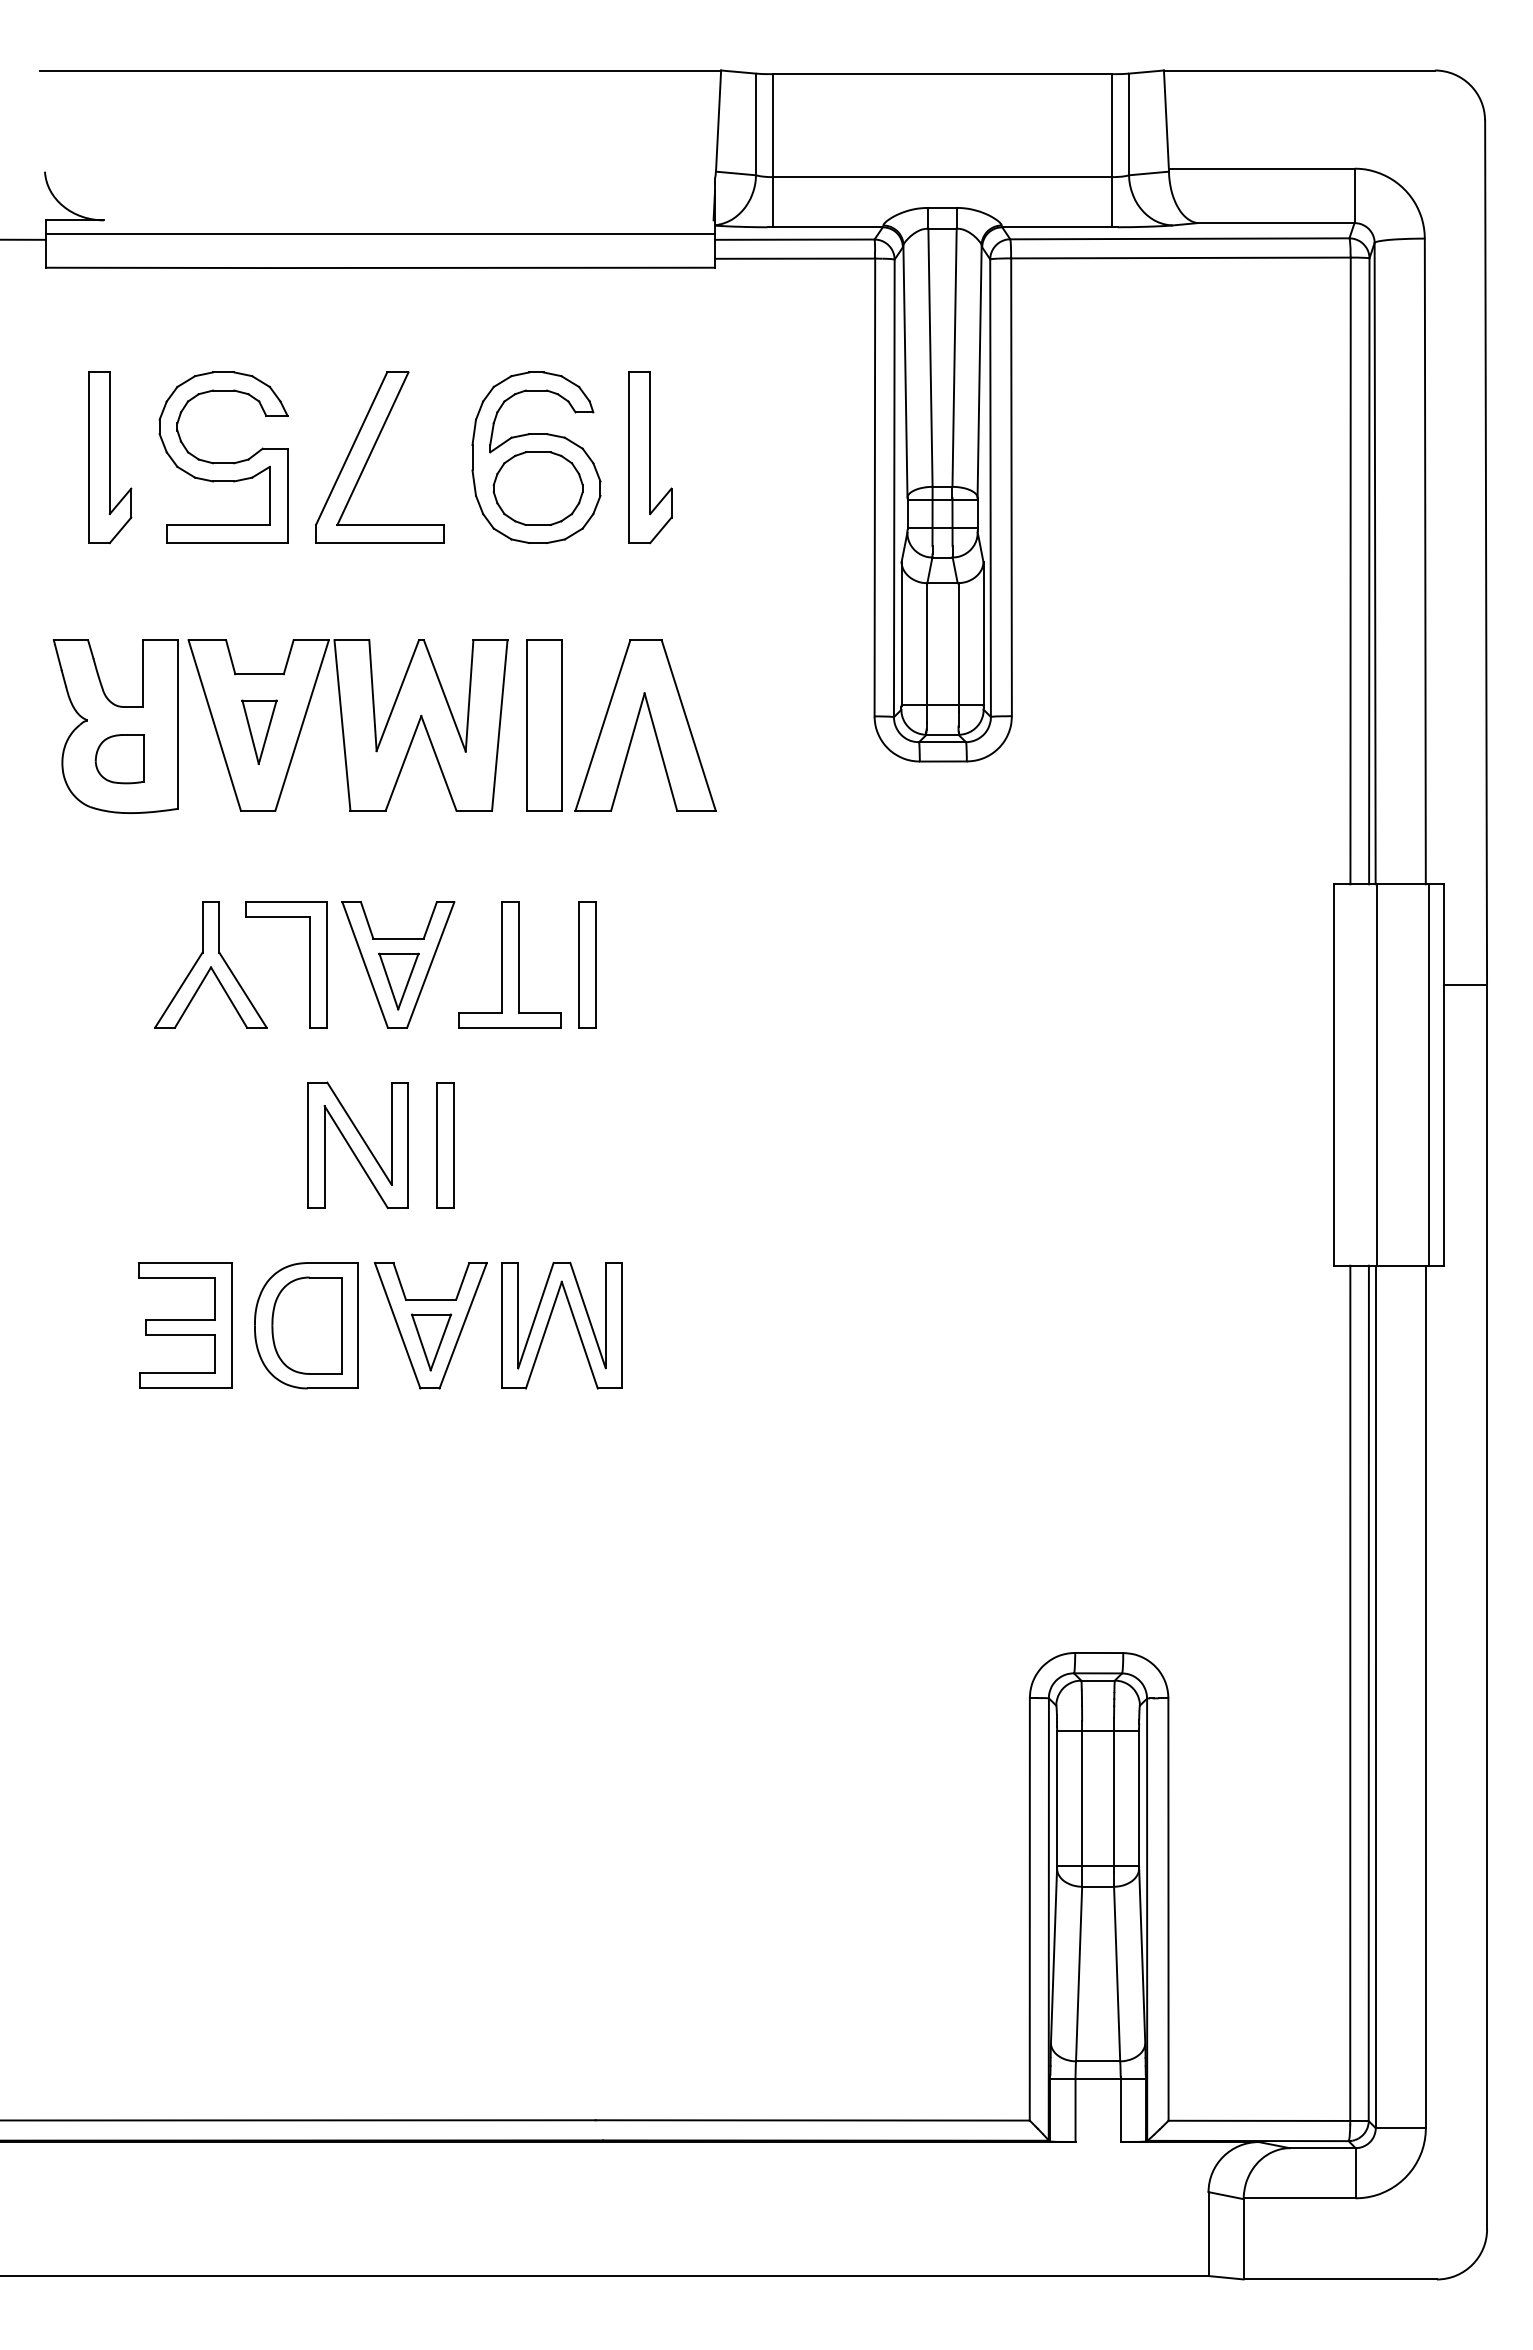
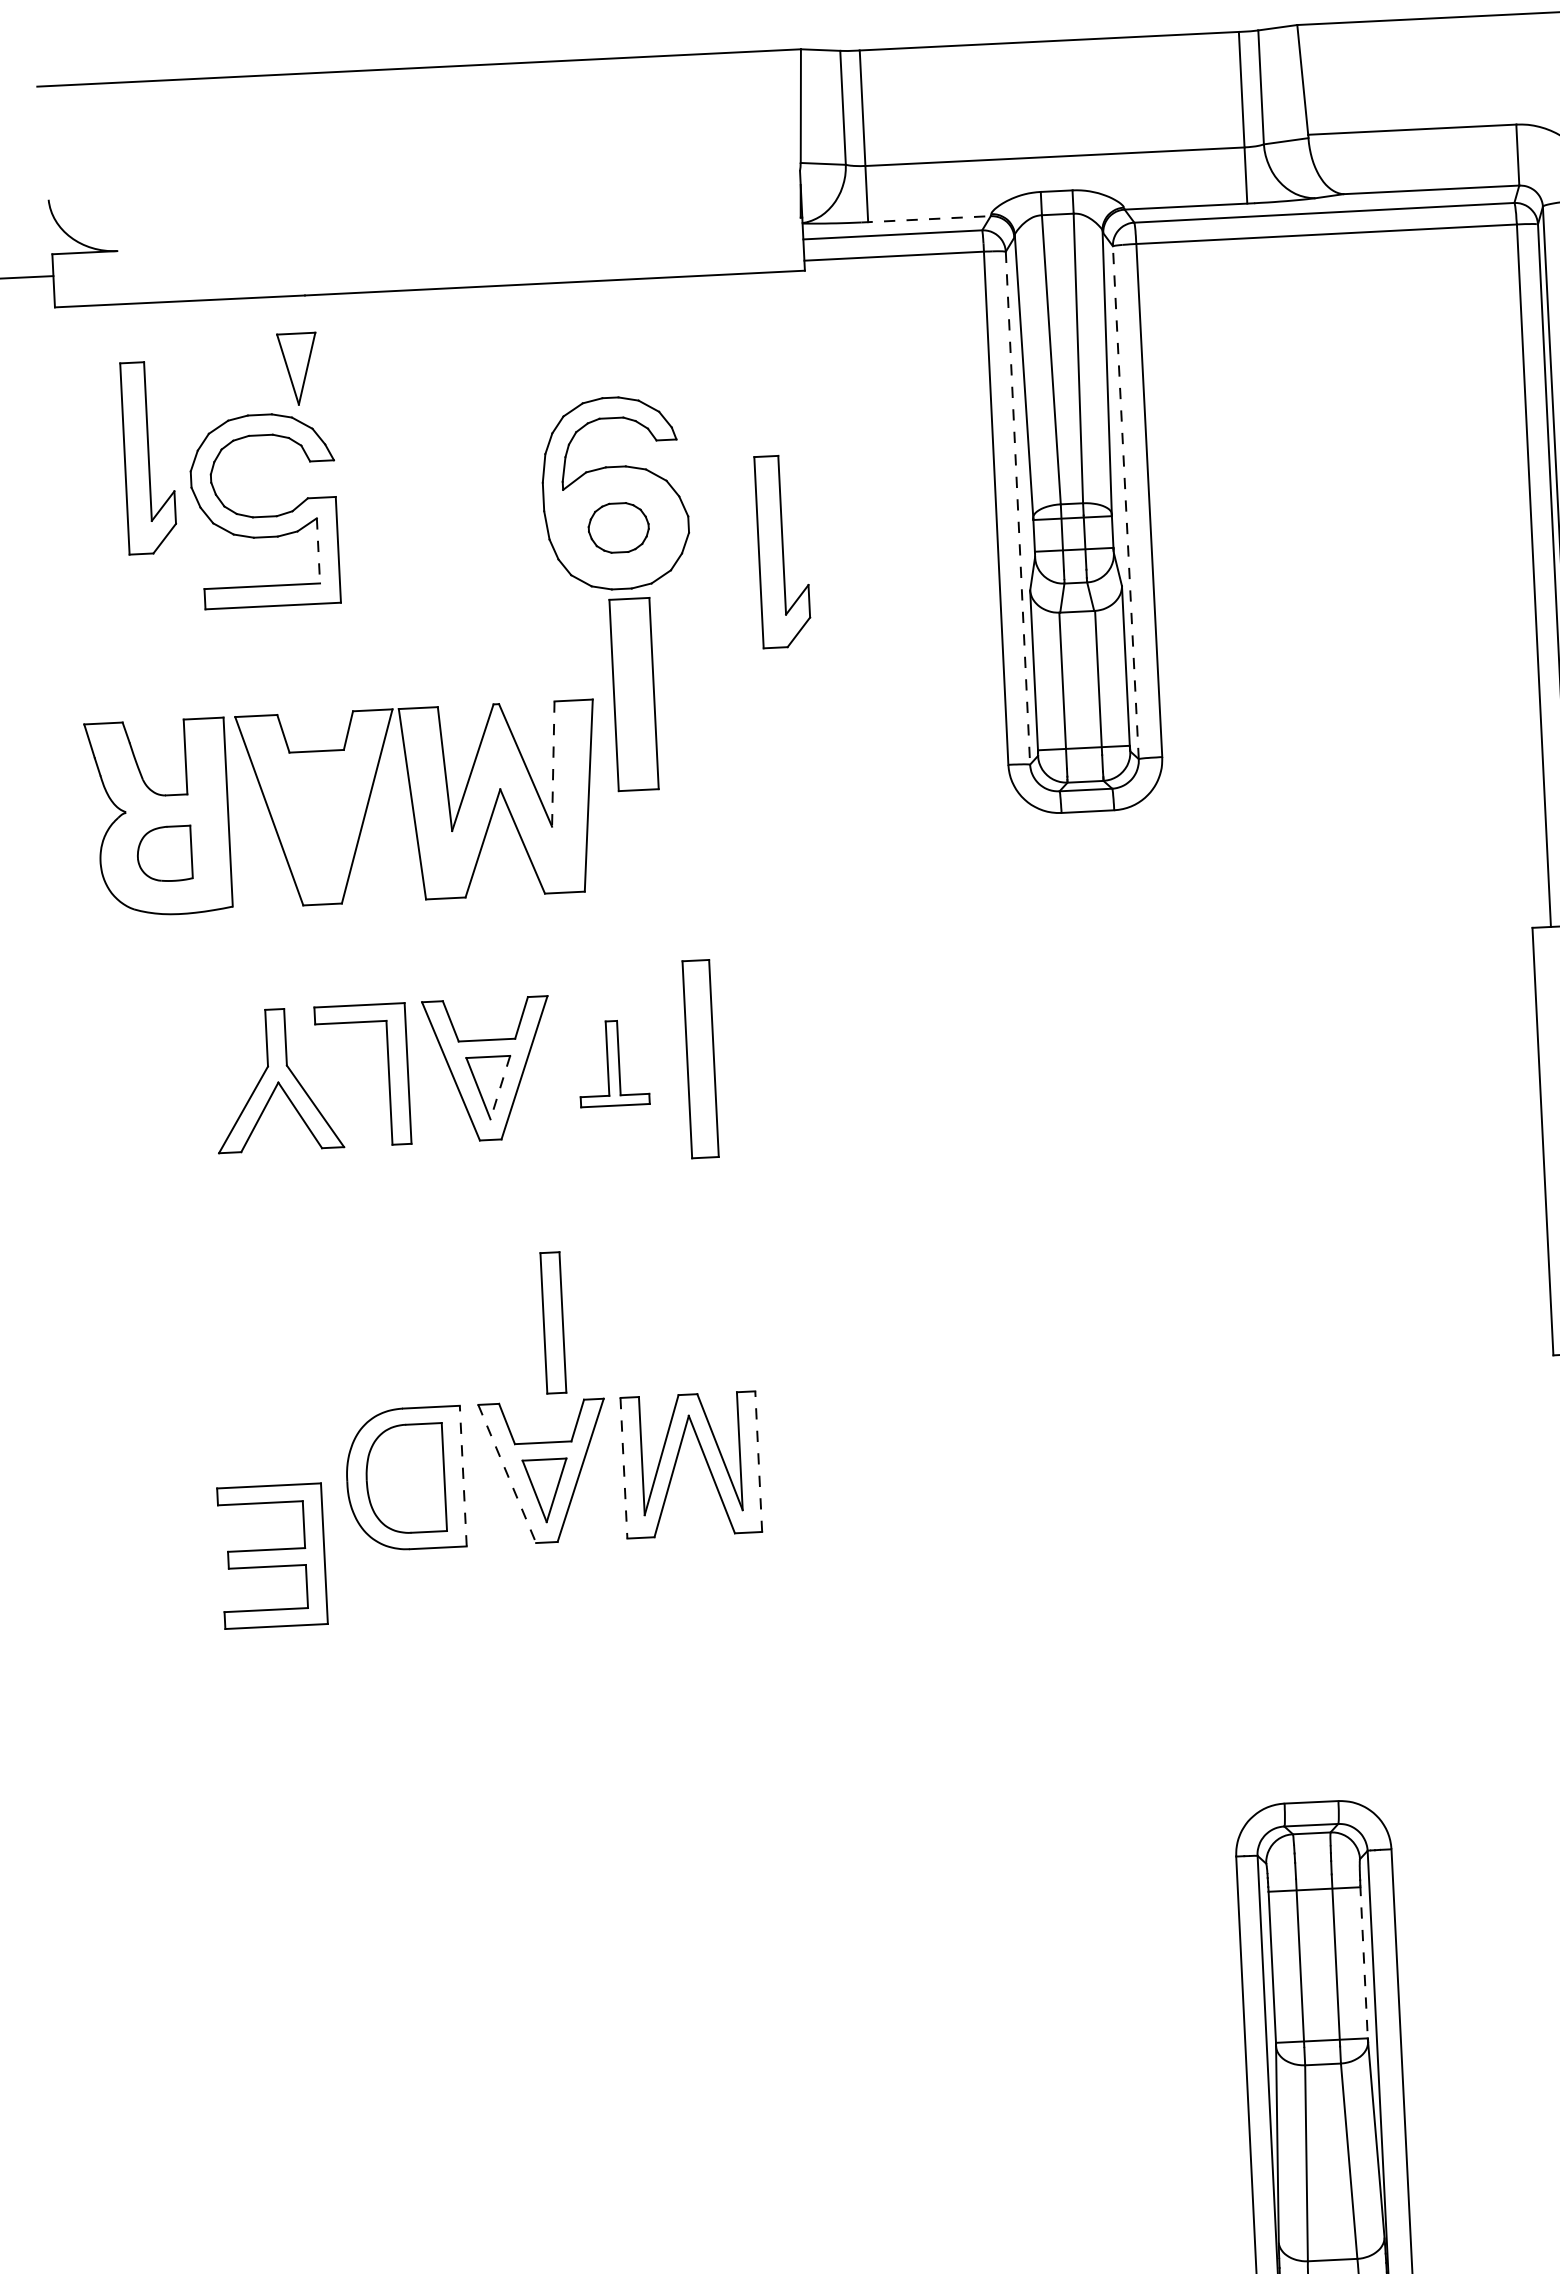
line: (825, 227) -> (926, 219), solid -> dashed
line: (380, 233) -> (428, 250), removed
part: (371, 454) -> (430, 498), removed
part: (110, 457) -> (149, 457), moved
part: (650, 457) -> (783, 551), moved
part: (537, 488) -> (618, 527), size x0.6
line: (894, 488) -> (1018, 508), solid -> dashed
line: (990, 488) -> (1125, 503), solid -> dashed
line: (269, 496) -> (318, 551), solid -> dashed
line: (469, 695) -> (553, 763), solid -> dashed
part: (651, 722) -> (758, 783), removed
part: (544, 725) -> (634, 694), moved
part: (259, 731) -> (297, 368), moved
part: (509, 964) -> (612, 1062), size x0.6
part: (587, 964) -> (700, 1058), size x1.4
line: (408, 981) -> (500, 1087), solid -> dashed
part: (357, 1145) -> (452, 1274), removed
part: (445, 1145) -> (553, 1323), moved
part: (185, 1325) -> (272, 1555), moved
line: (358, 1325) -> (463, 1475), solid -> dashed
line: (397, 1325) -> (507, 1473), solid -> dashed
line: (501, 1325) -> (623, 1468), solid -> dashed
line: (622, 1325) -> (759, 1461), solid -> dashed
line: (1139, 1797) -> (1364, 1962), solid -> dashed

